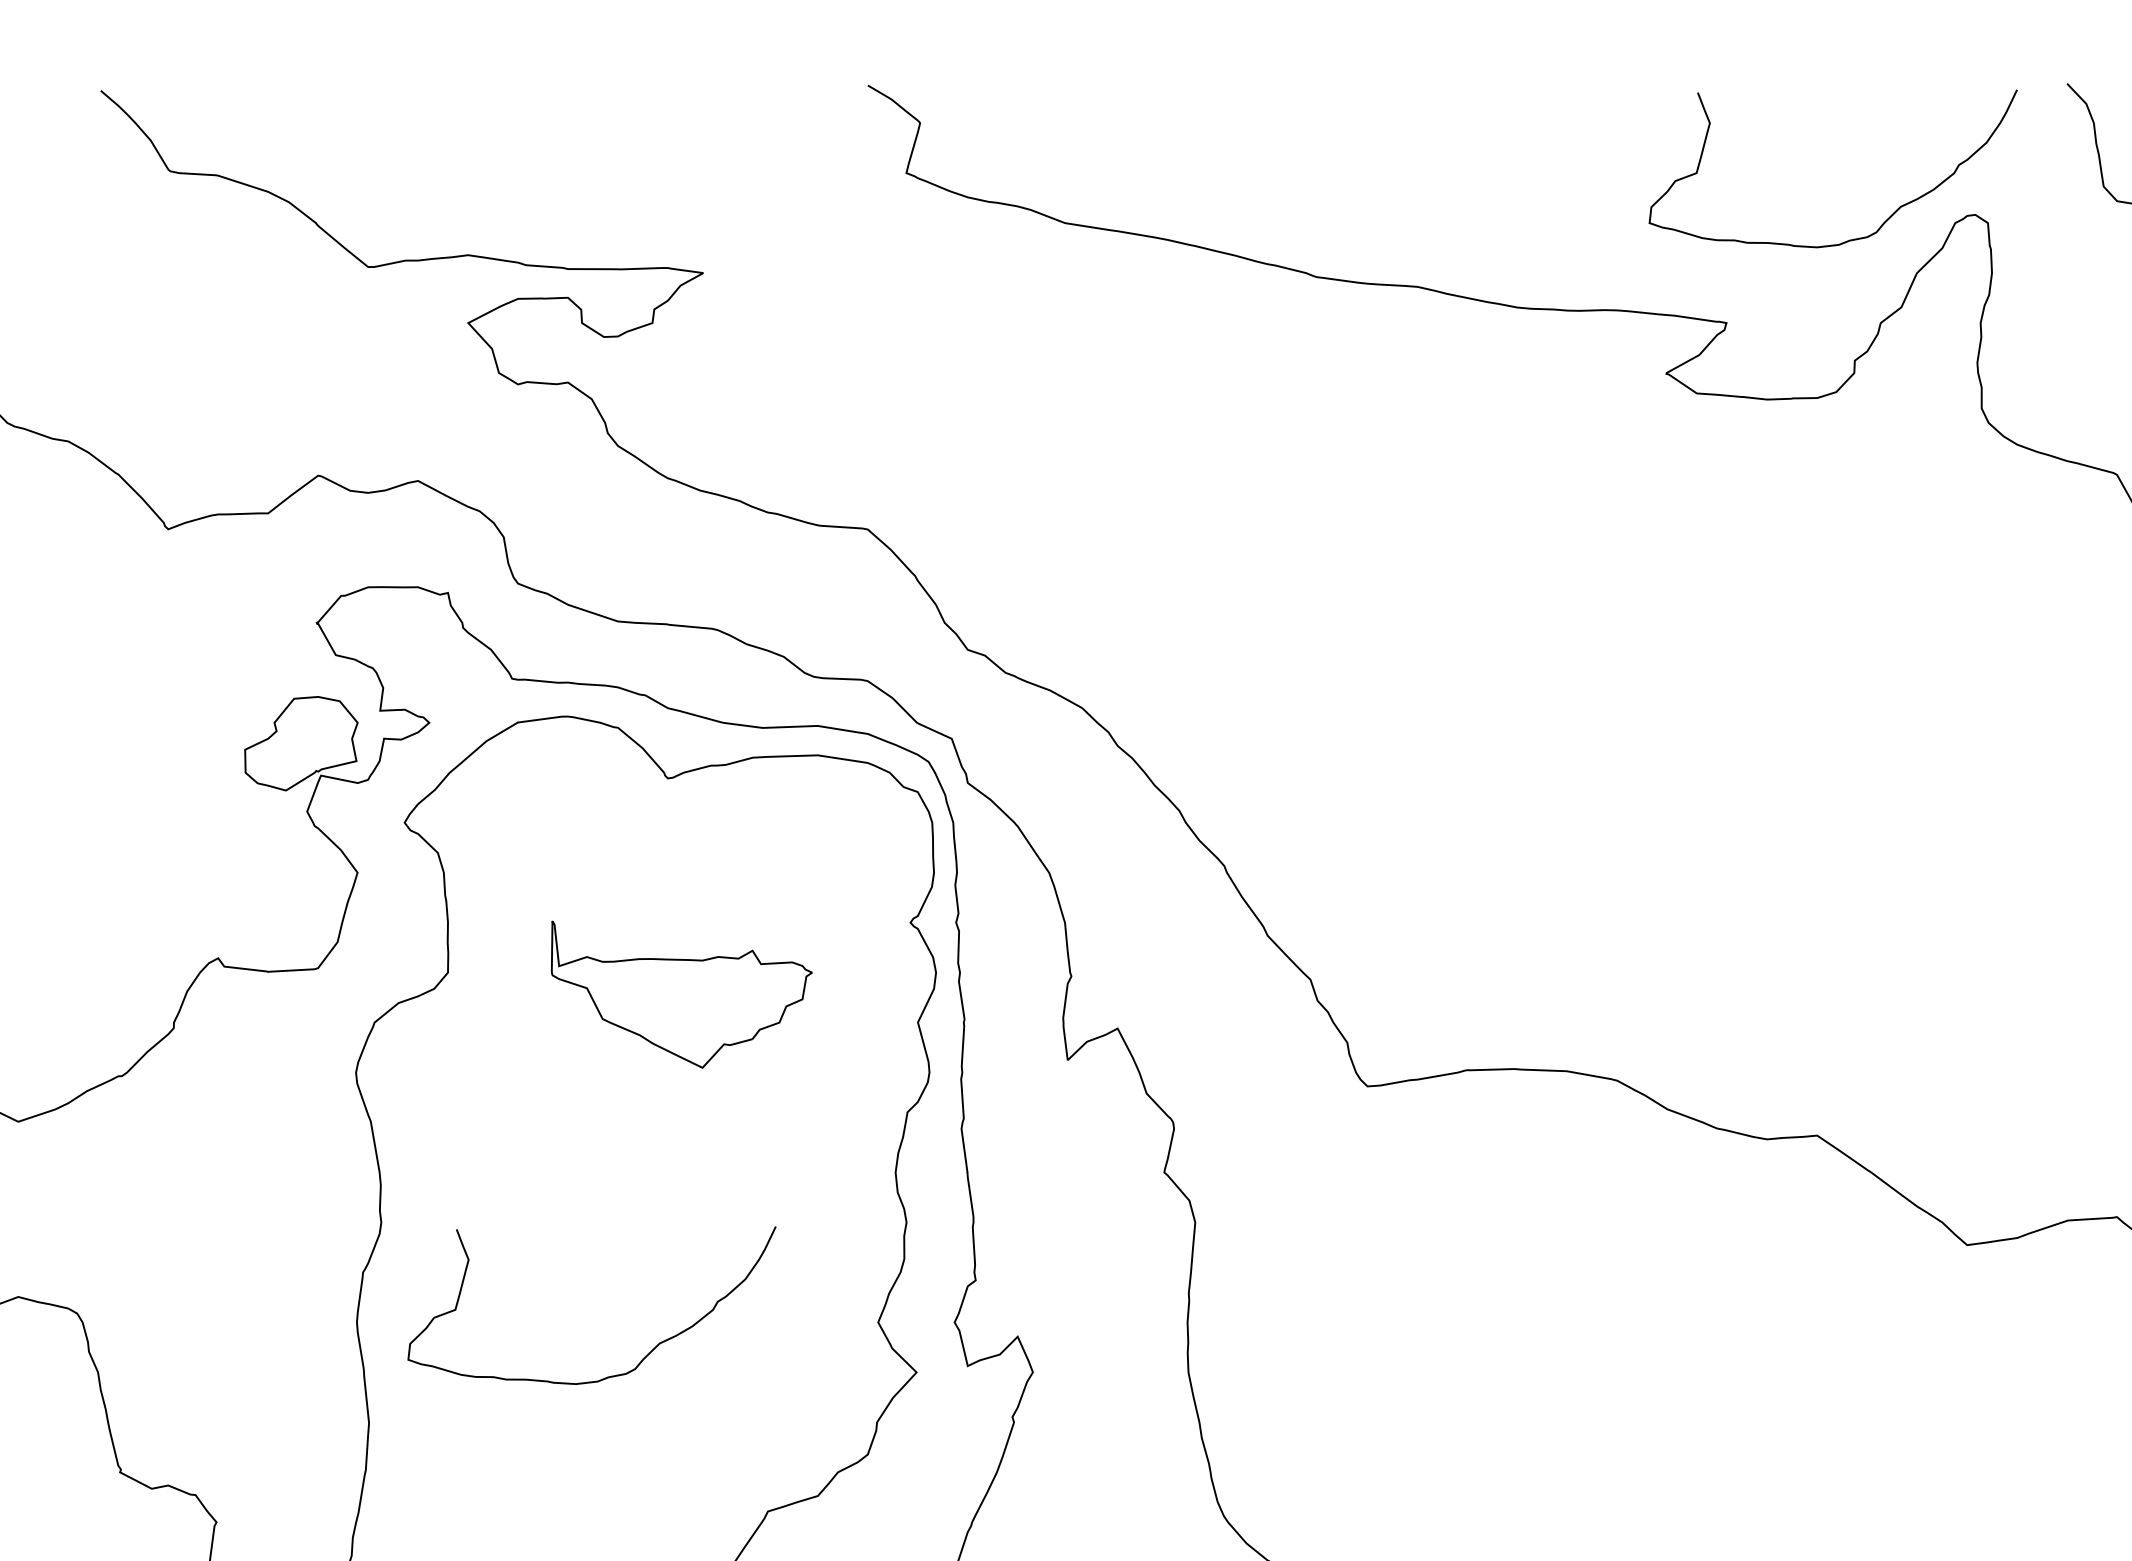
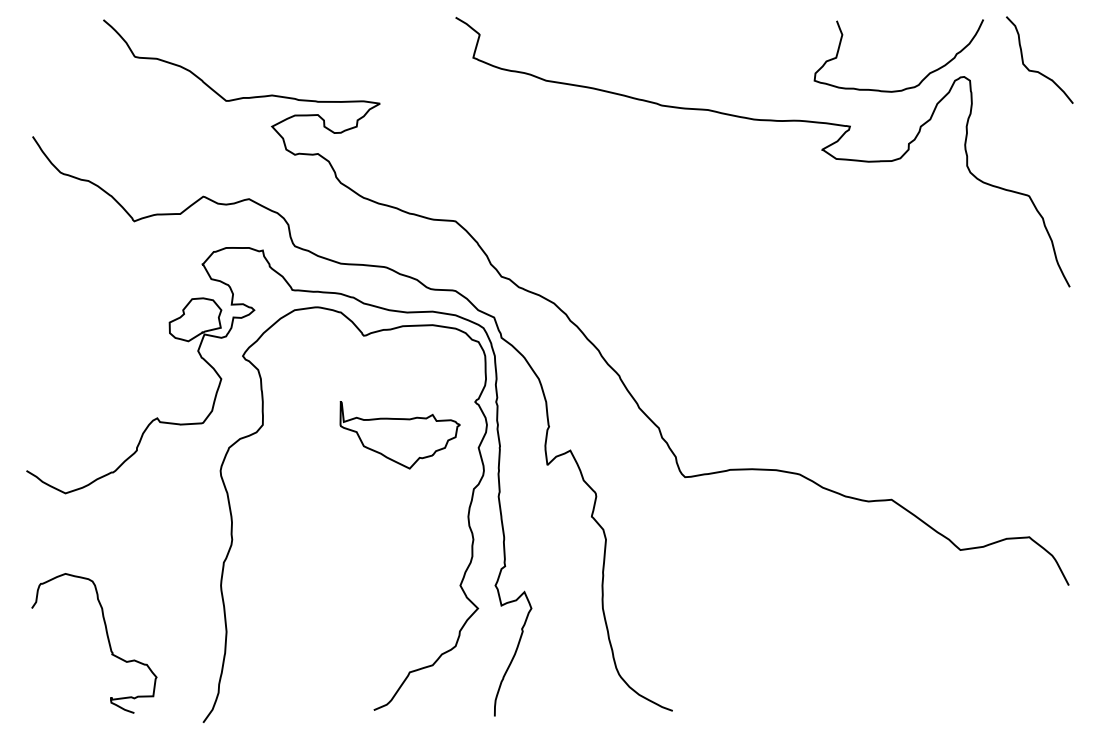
part: (680, 995) -> (399, 435), moved
curve: (608, 1374) -> (336, 609), removed

